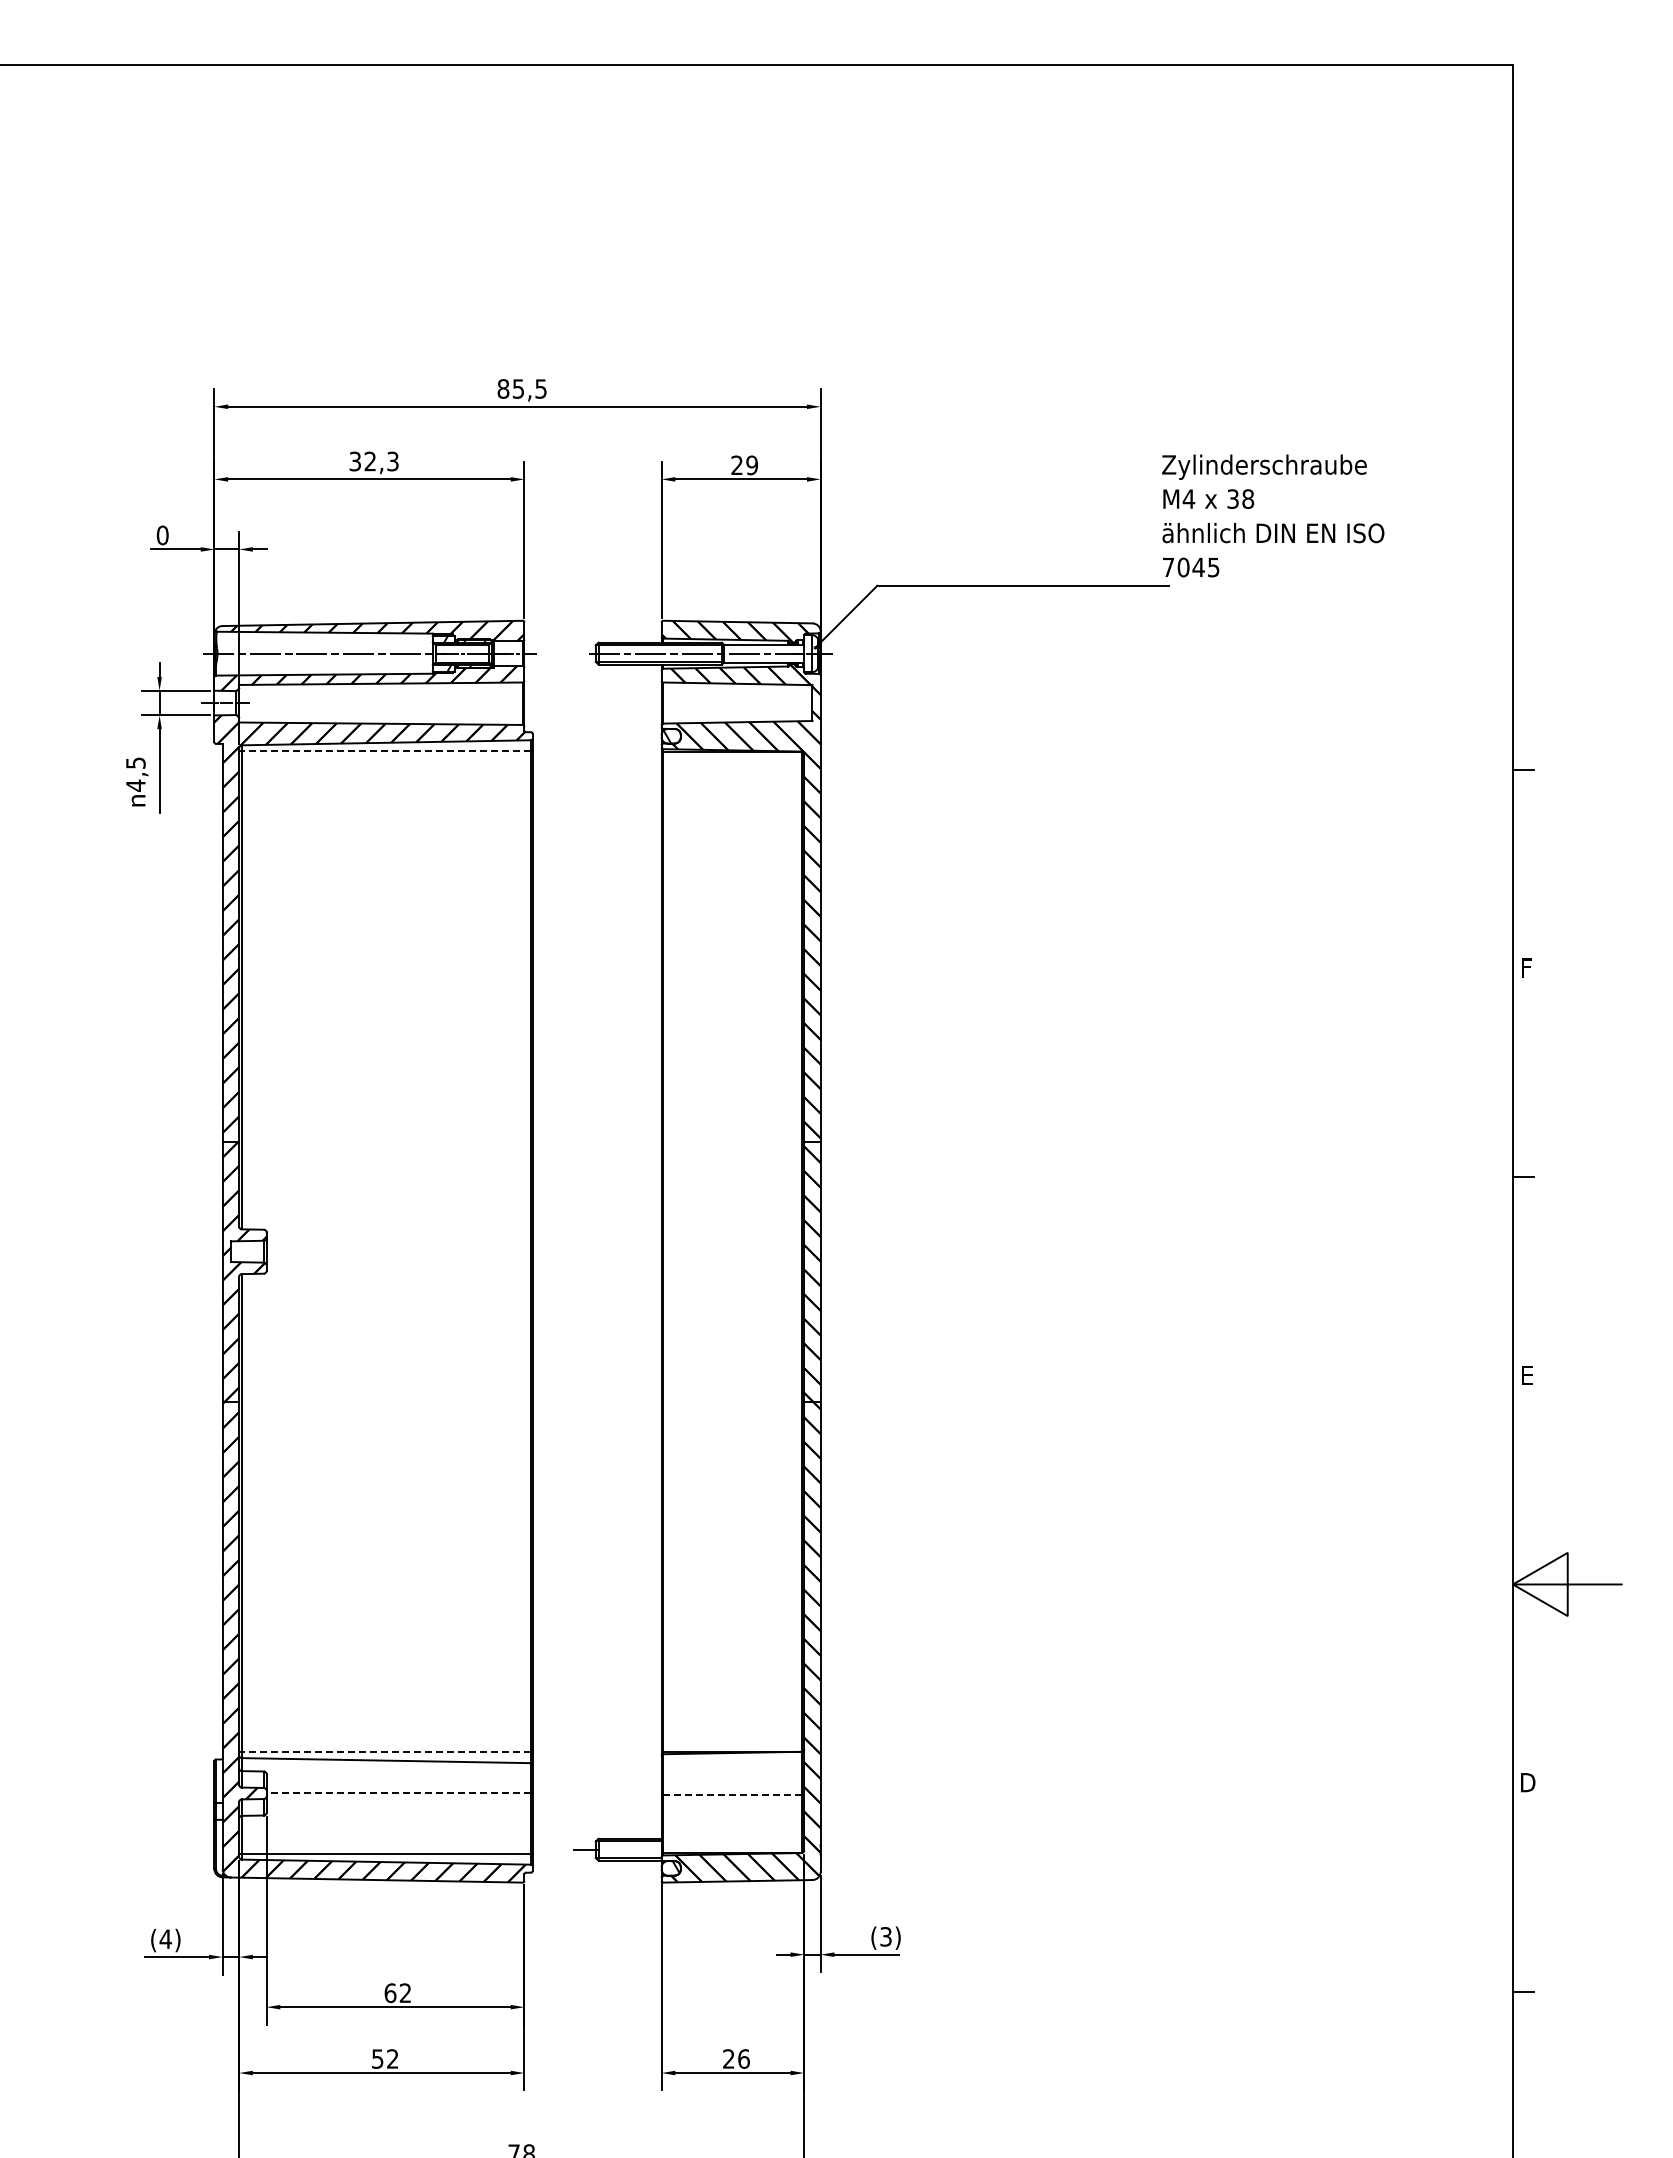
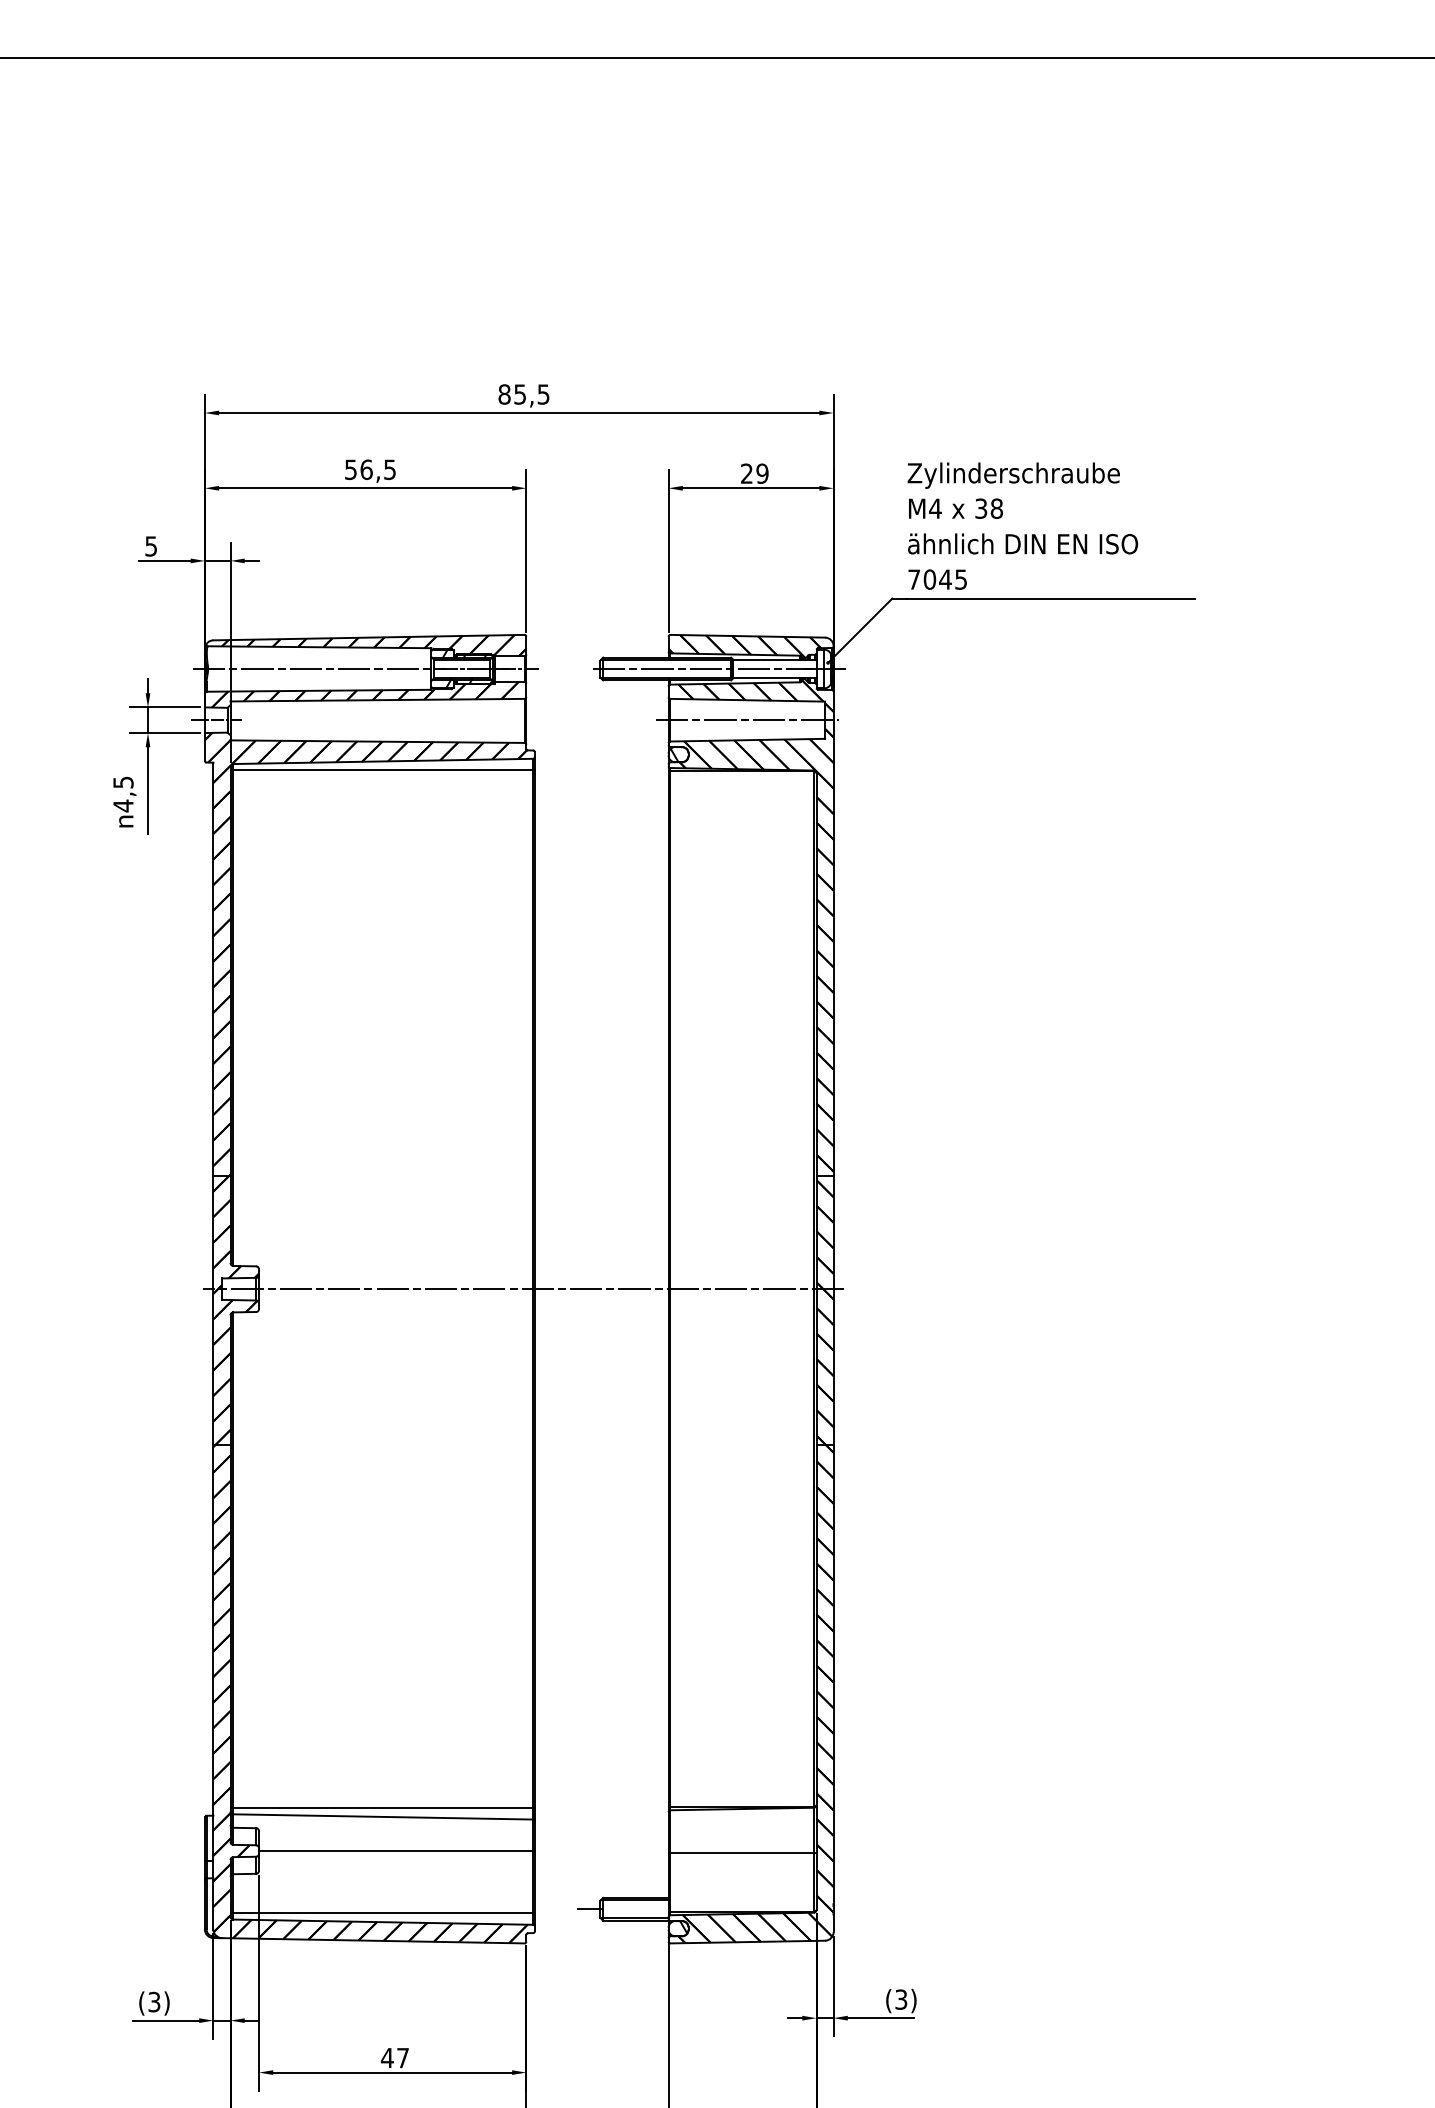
text: (374, 461) -> (370, 469), 32,3 -> 56,5
text: (1273, 515) -> (1023, 525), moved
text: (162, 535) -> (151, 546), 0 -> 5
line: (737, 703) -> (747, 720), added
line: (386, 751) -> (383, 770), dashed -> solid
line: (521, 1251) -> (523, 1288), added
line: (386, 1752) -> (383, 1808), dashed -> solid
line: (398, 1793) -> (395, 1851), dashed -> solid
line: (732, 1795) -> (742, 1853), dashed -> solid
text: (165, 1939) -> (154, 2002), (4) -> (3)
text: (397, 1993) -> (394, 2058), 62 -> 47

